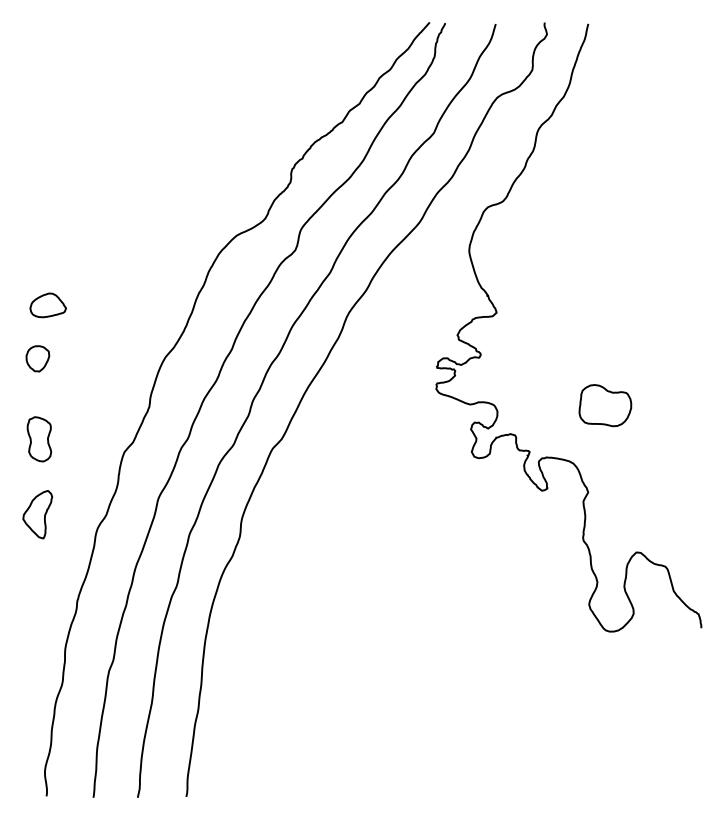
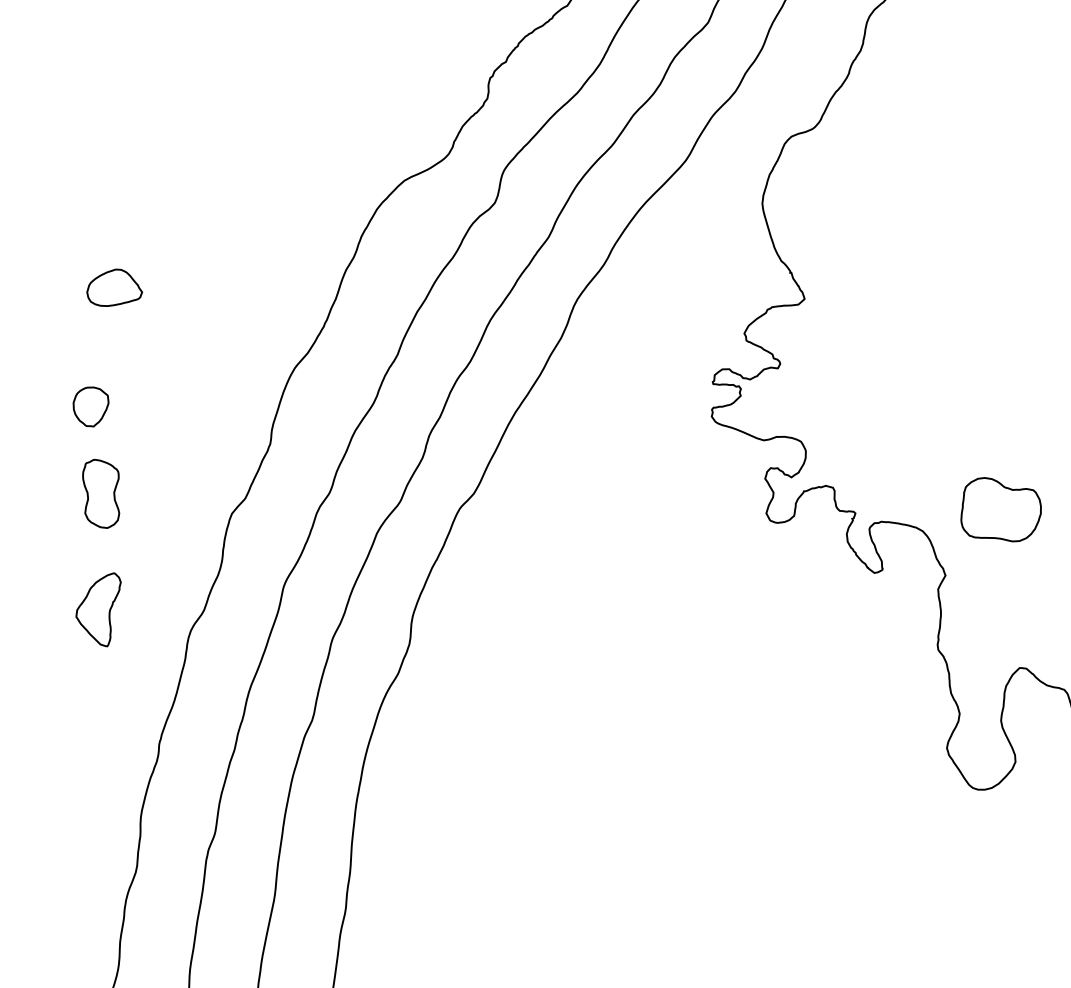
part: (37, 358) -> (90, 406), moved
part: (605, 405) -> (1001, 509), moved

